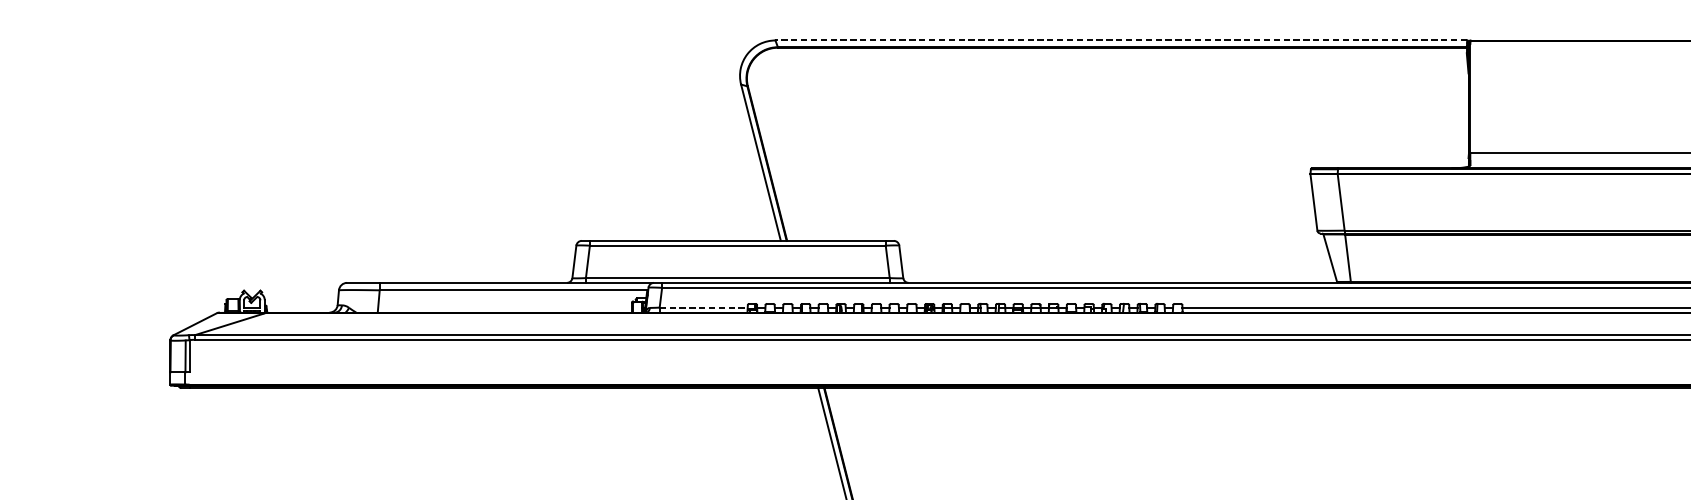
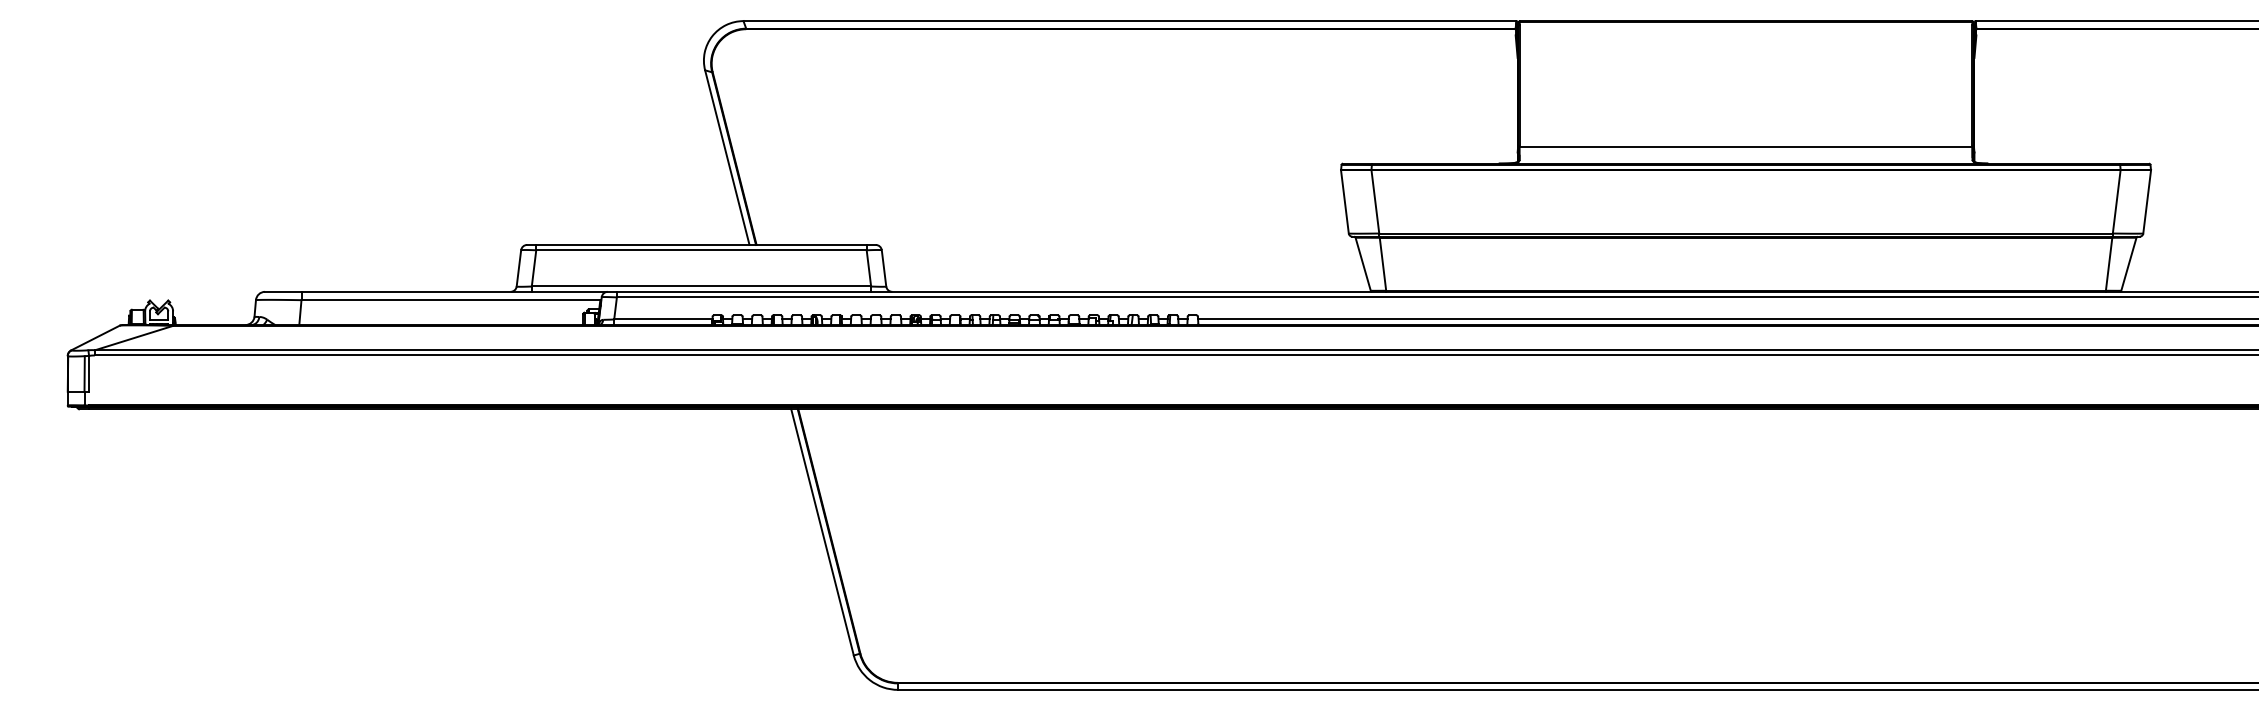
line: (1121, 40) -> (1129, 21), dashed -> solid
line: (703, 307) -> (663, 319), dashed -> solid

